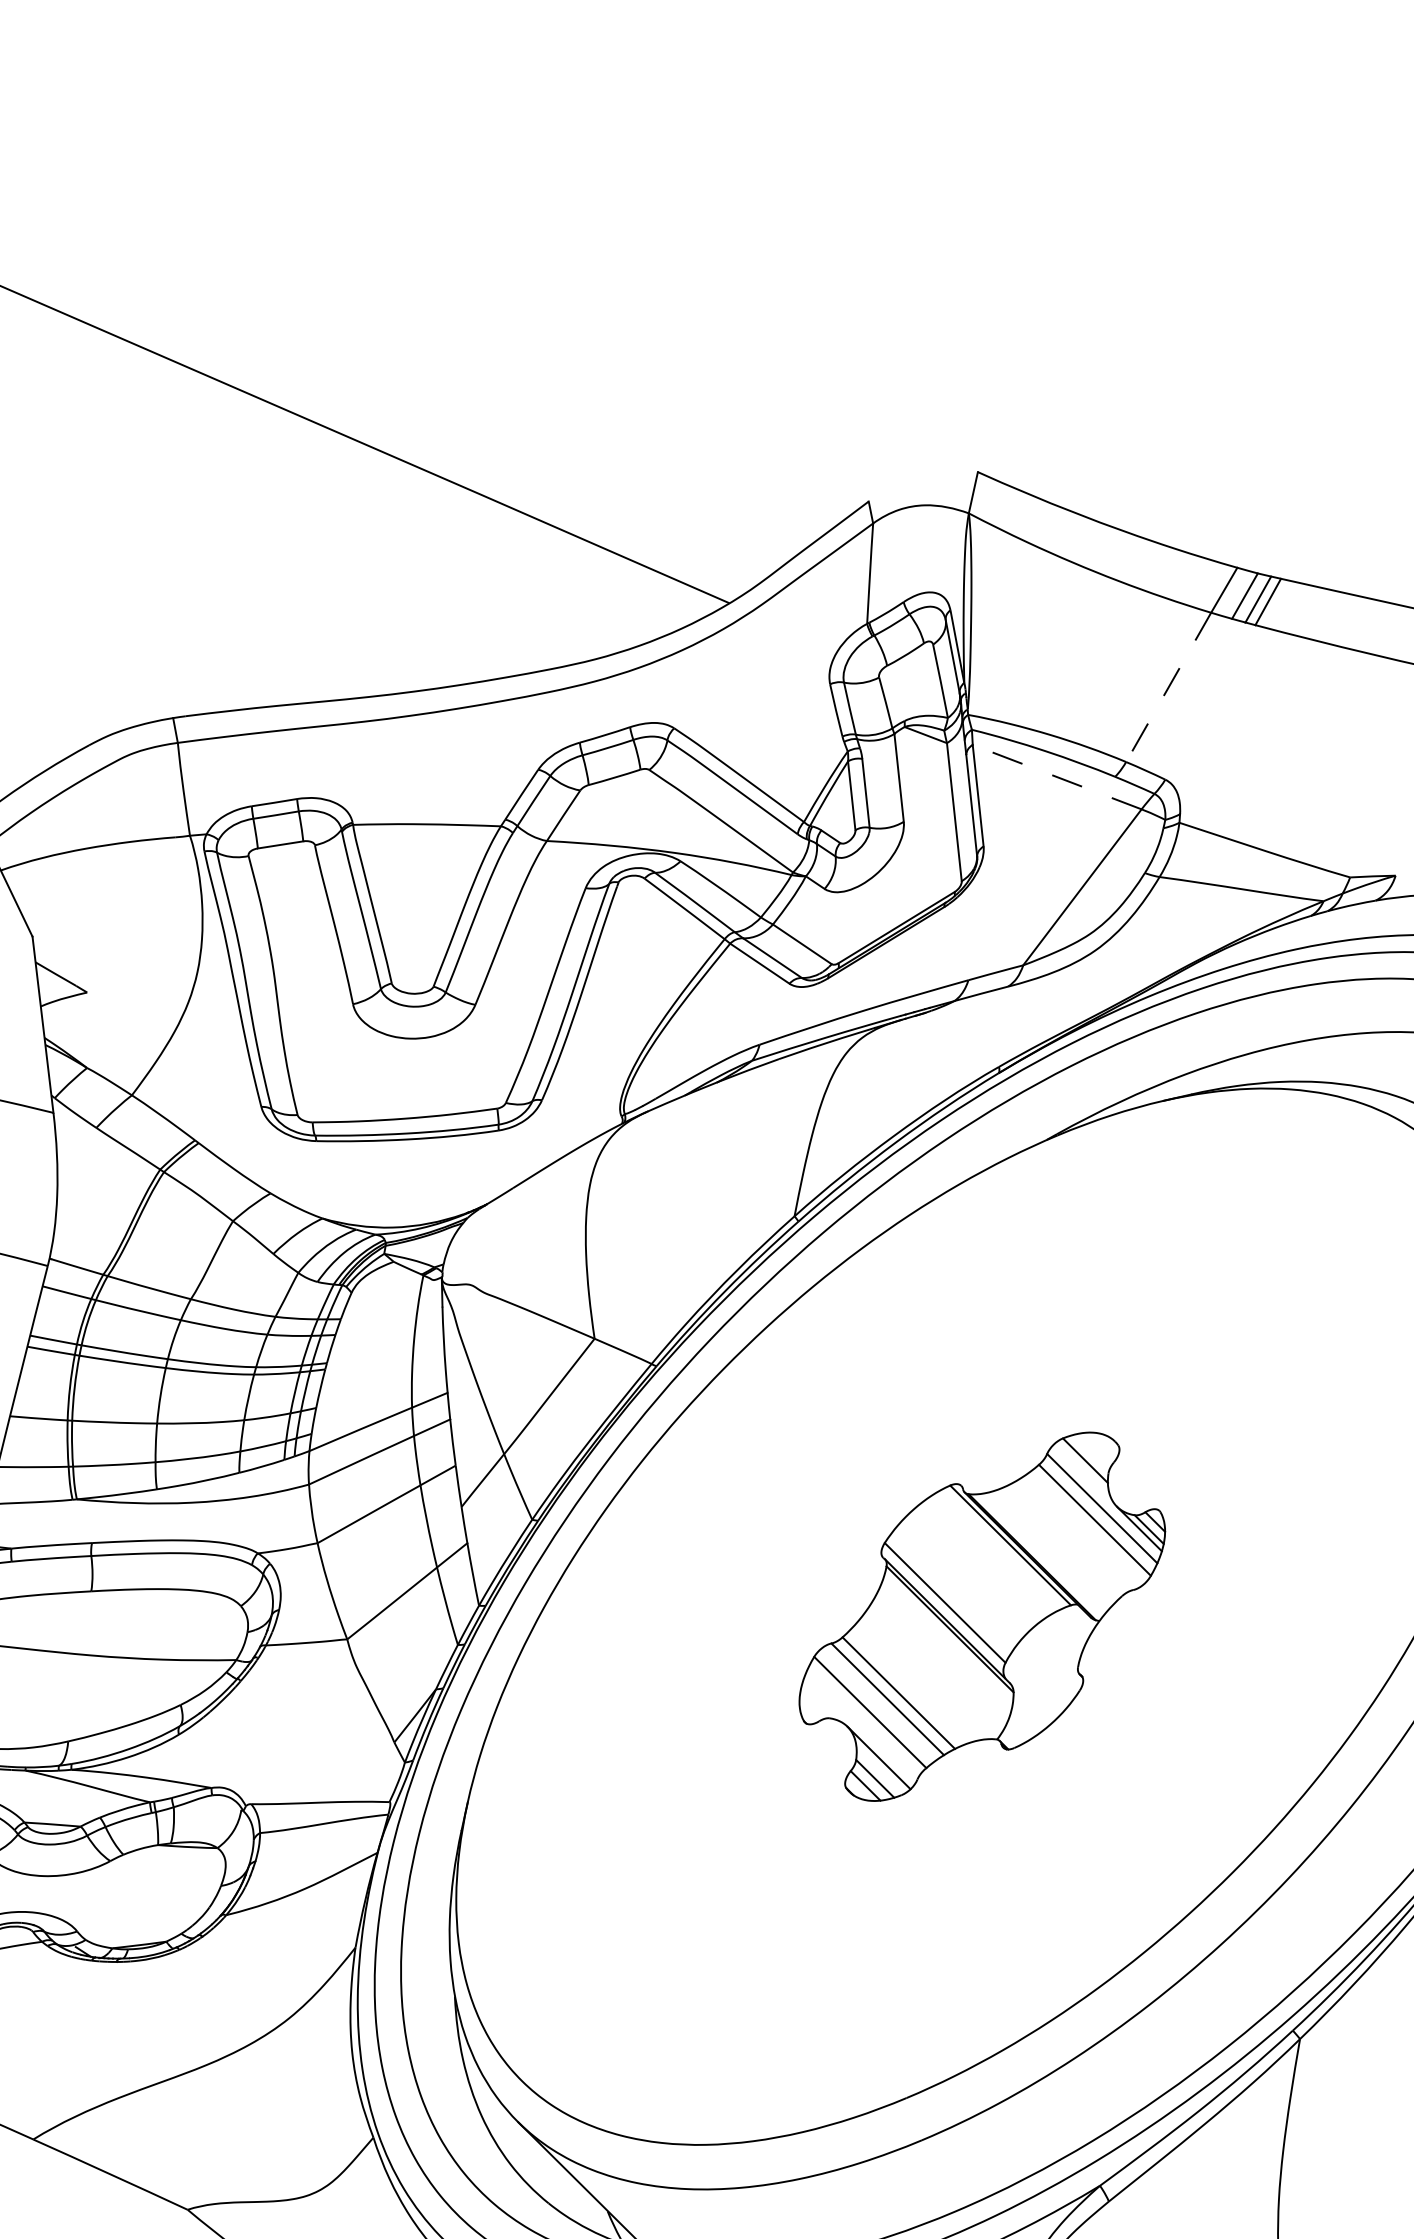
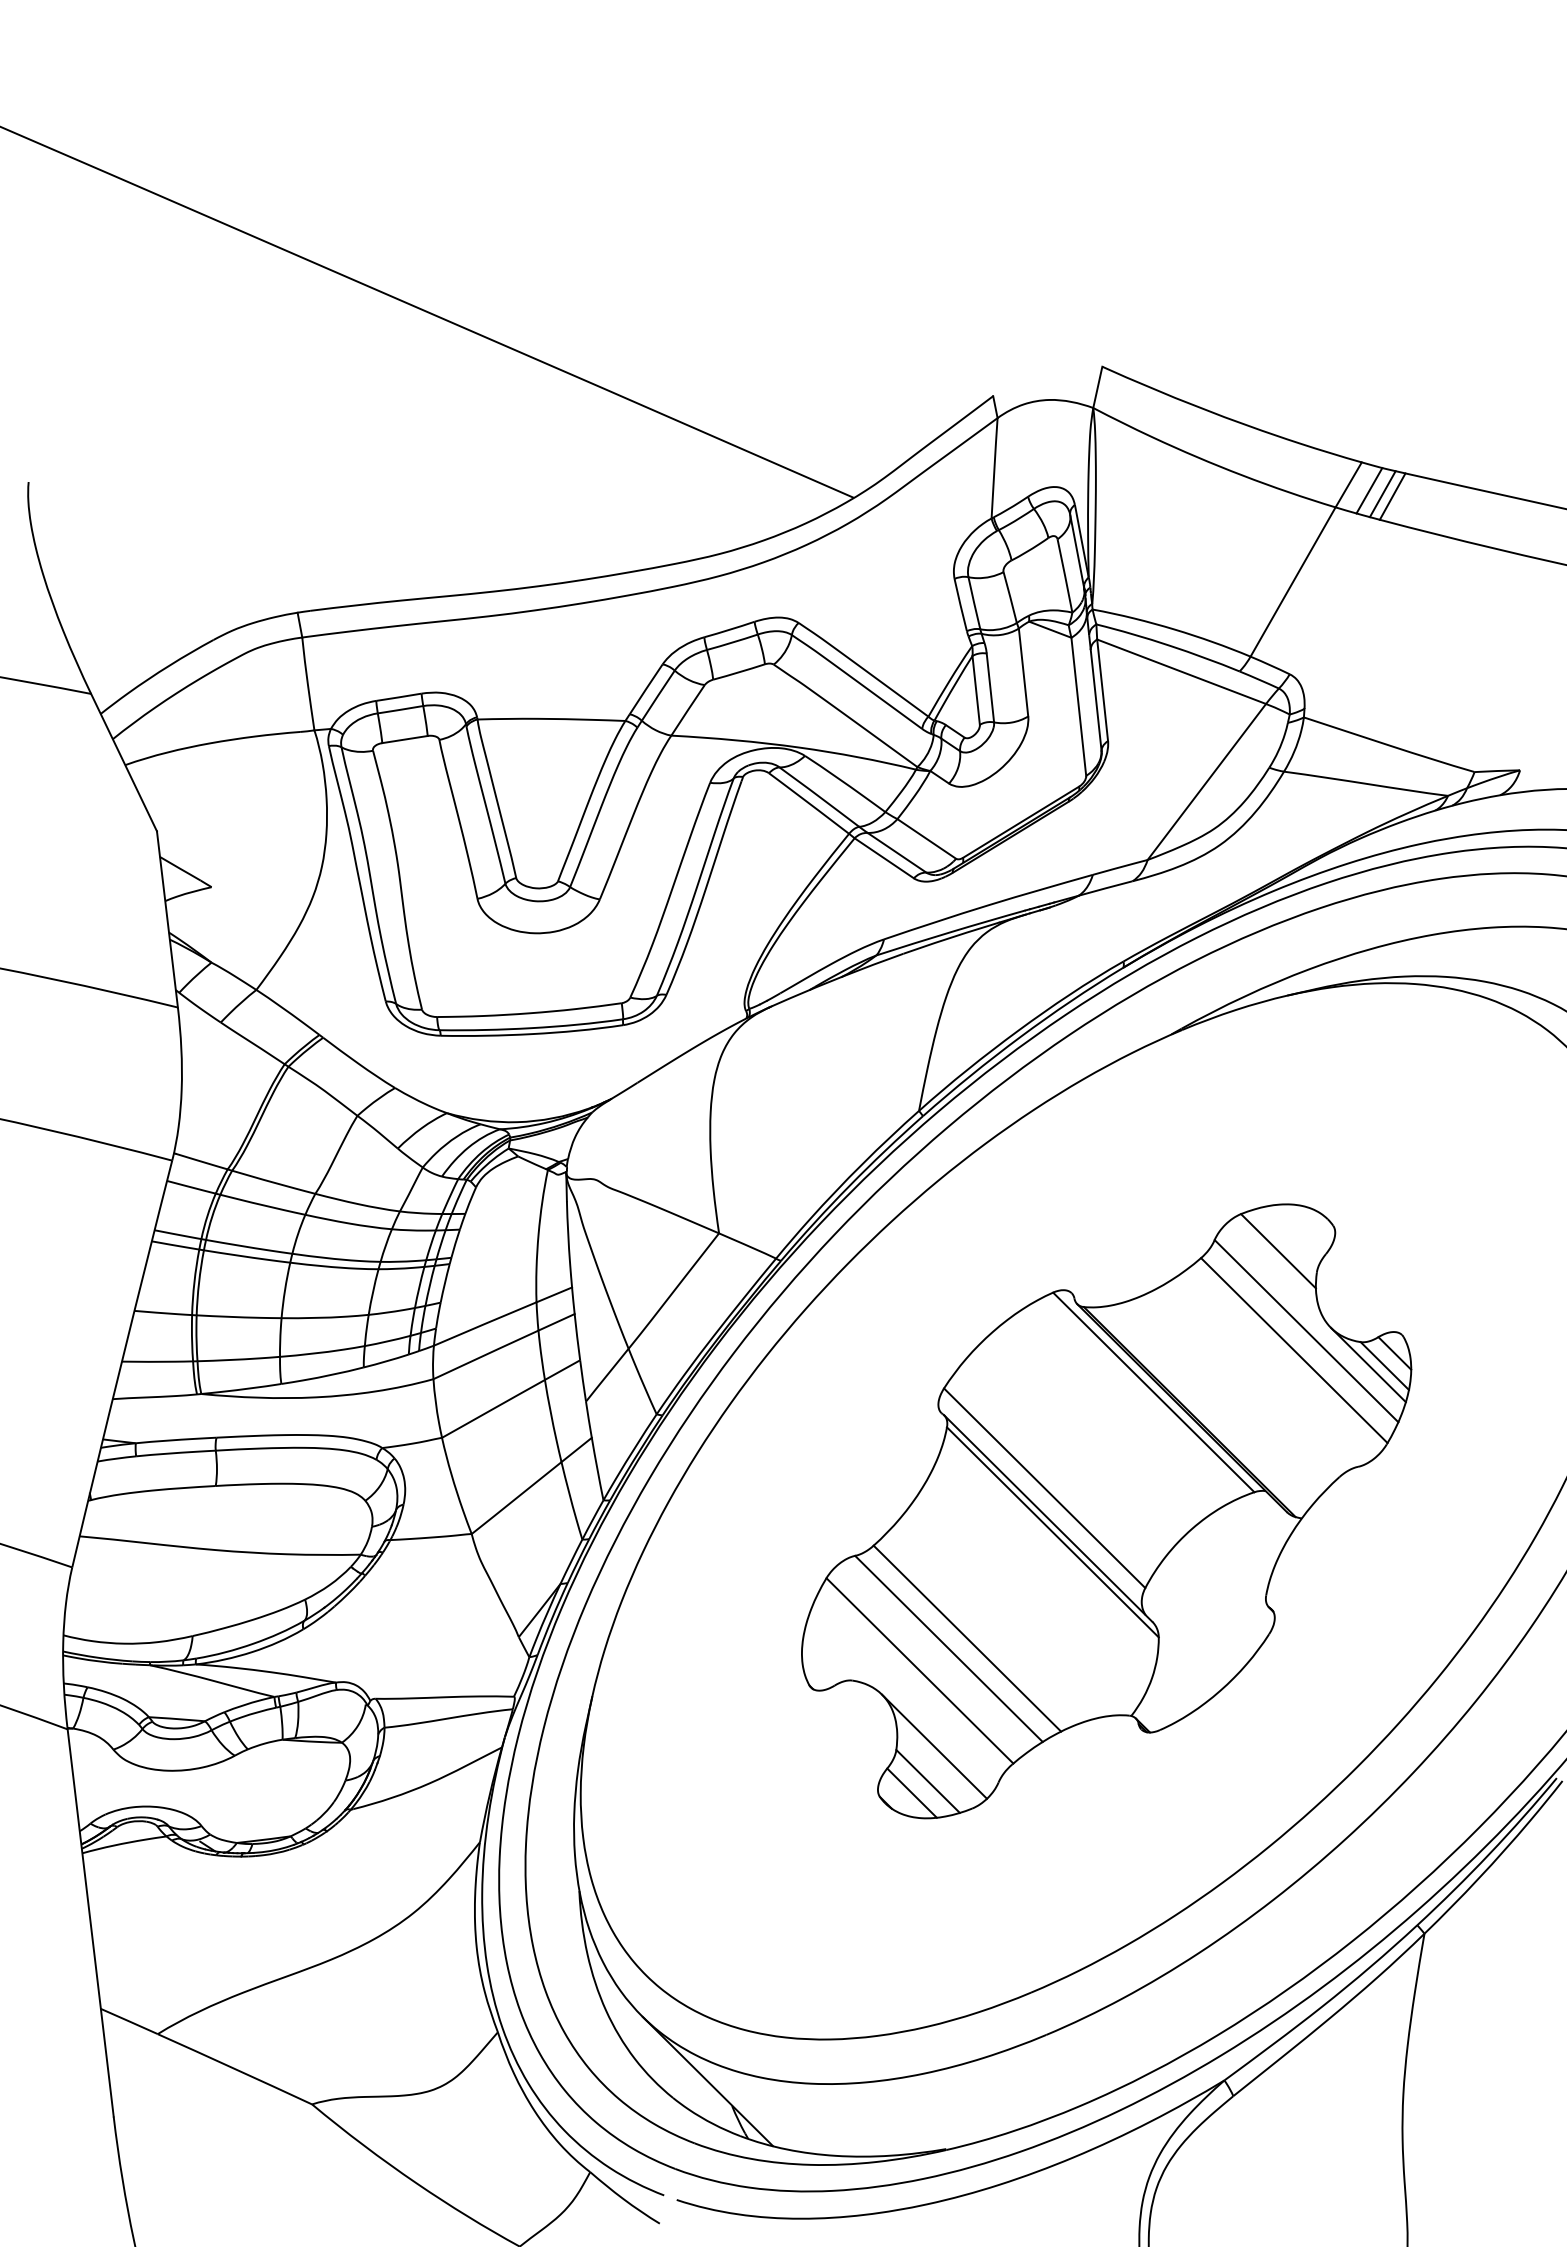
line: (1169, 687) -> (1293, 582), dashed -> solid
line: (1057, 776) -> (1181, 671), dashed -> solid
part: (982, 1616) -> (1106, 1511), size x1.67

